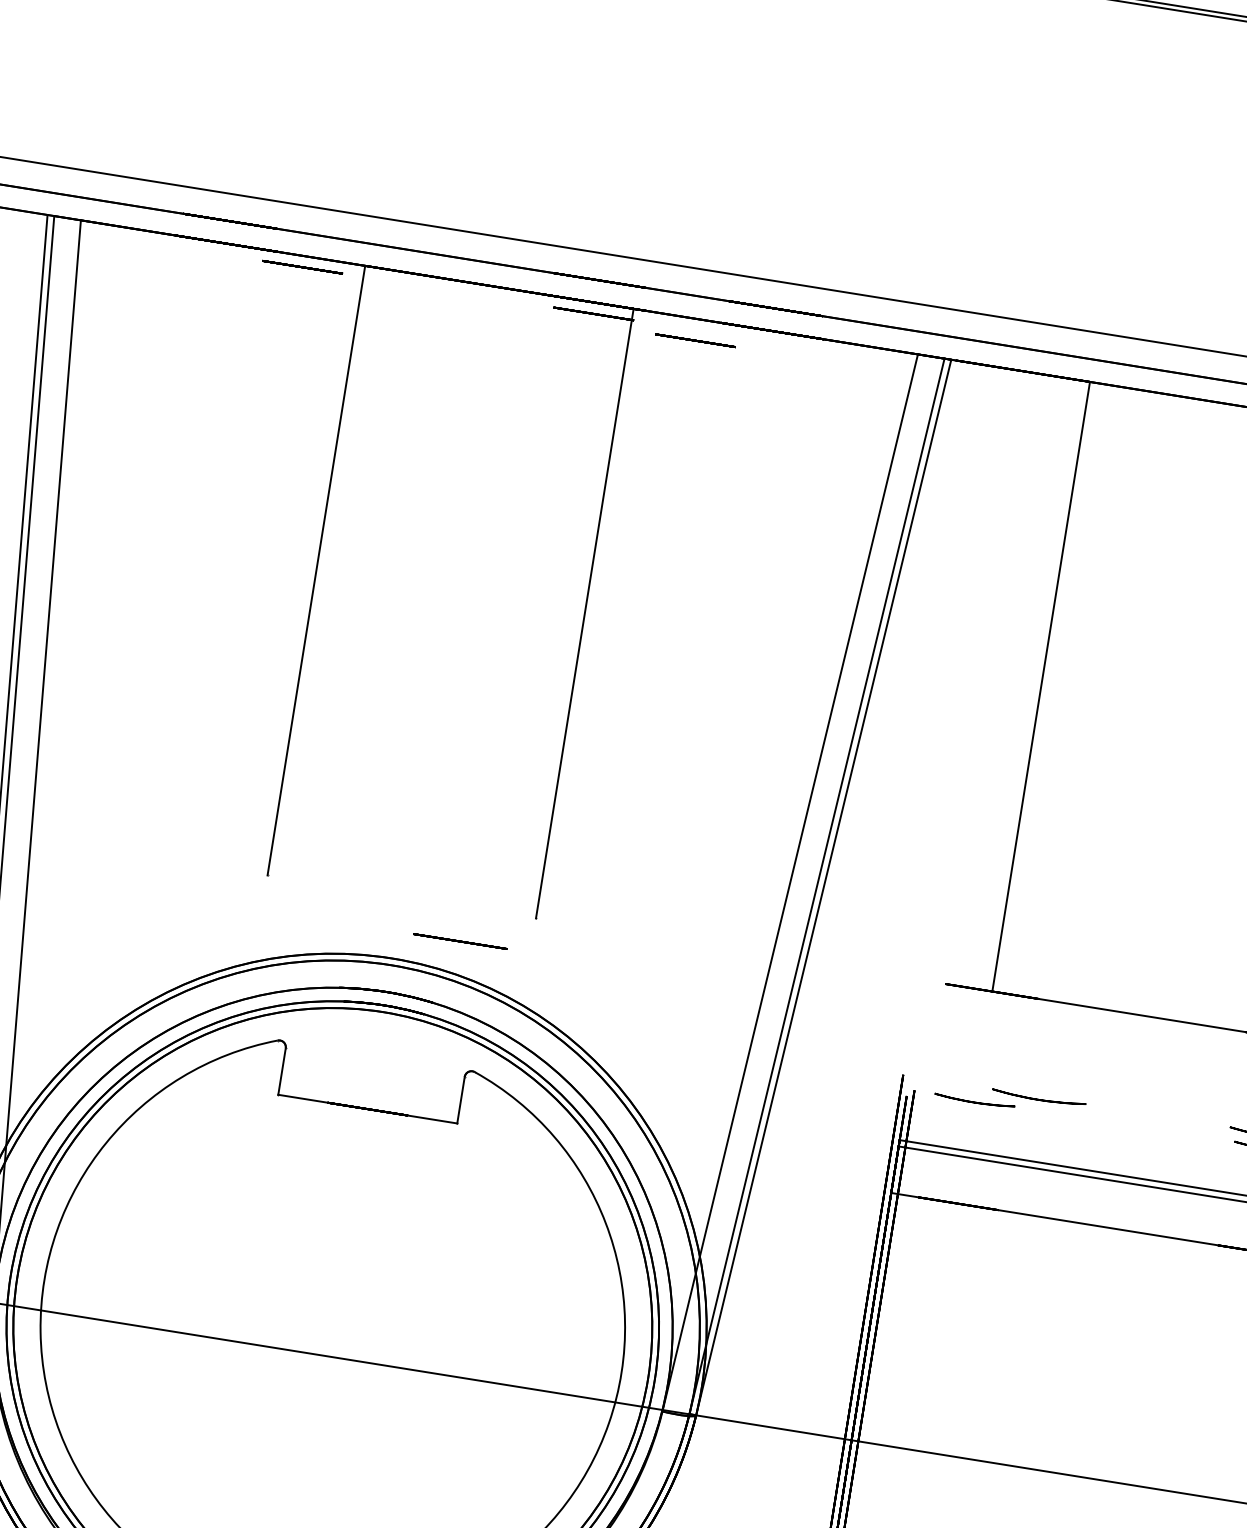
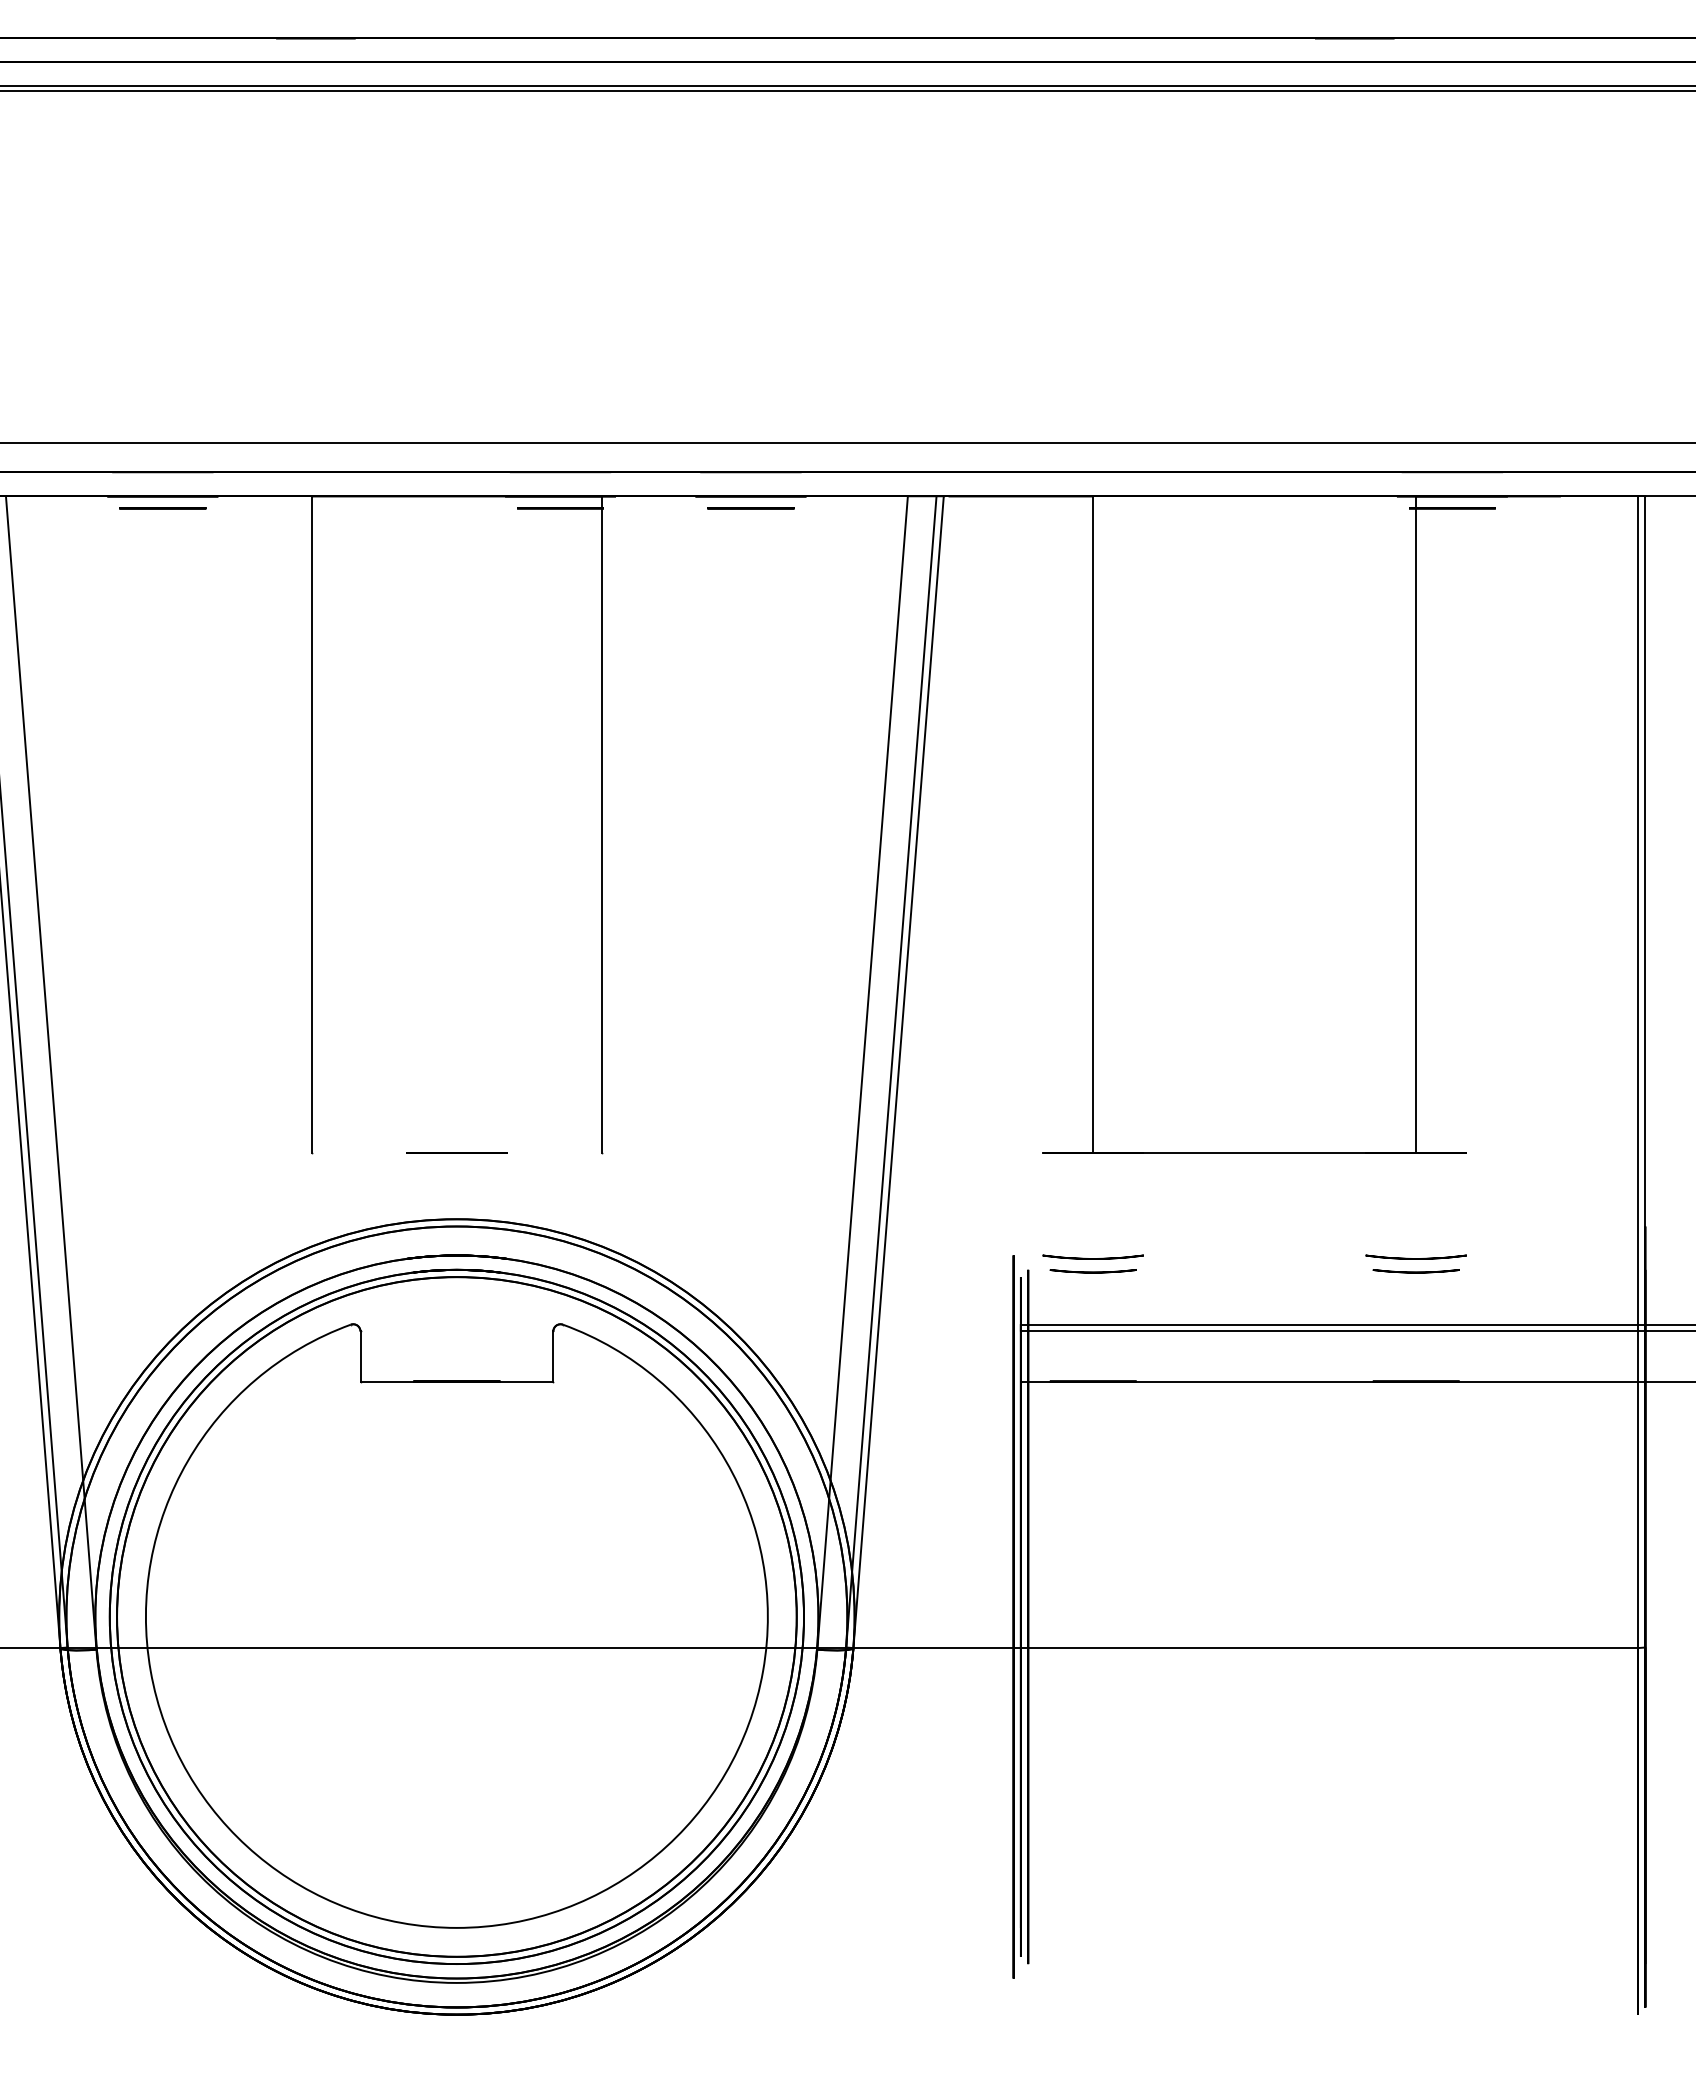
line: (302, 267) -> (162, 508), moved
line: (695, 340) -> (750, 508), moved
line: (460, 941) -> (456, 1152), moved
part: (1038, 1097) -> (1092, 1256), moved

